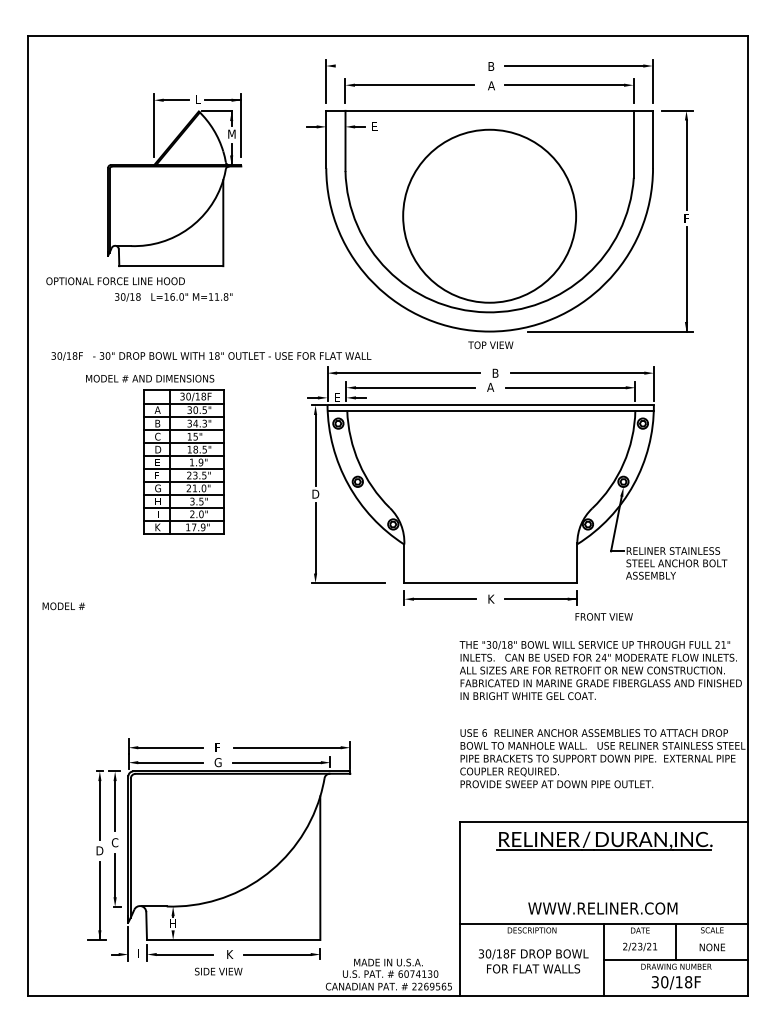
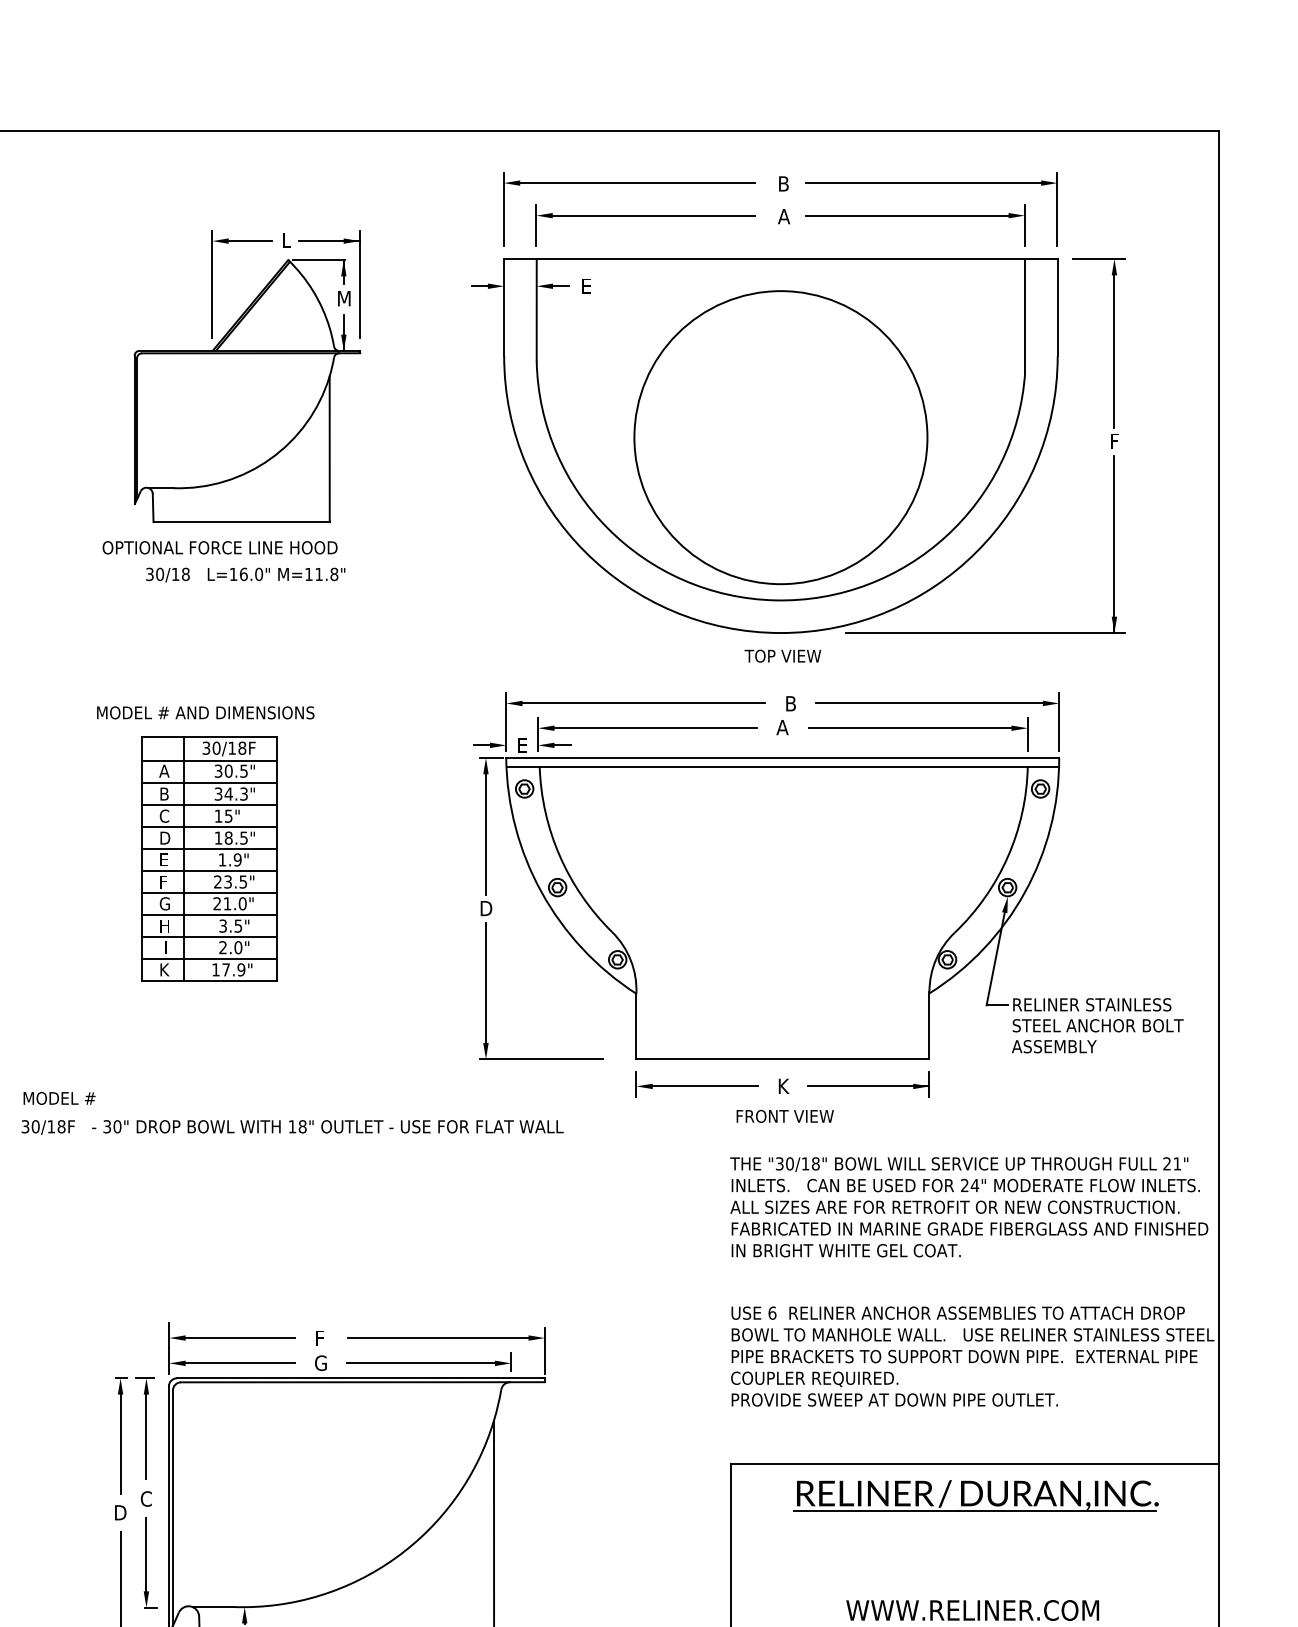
line: (404, 66) -> (636, 183), added
text: (115, 281) -> (219, 548), moved
text: (211, 356) -> (292, 1127), moved
part: (183, 461) -> (208, 858), moved
text: (603, 616) -> (784, 1115), moved

